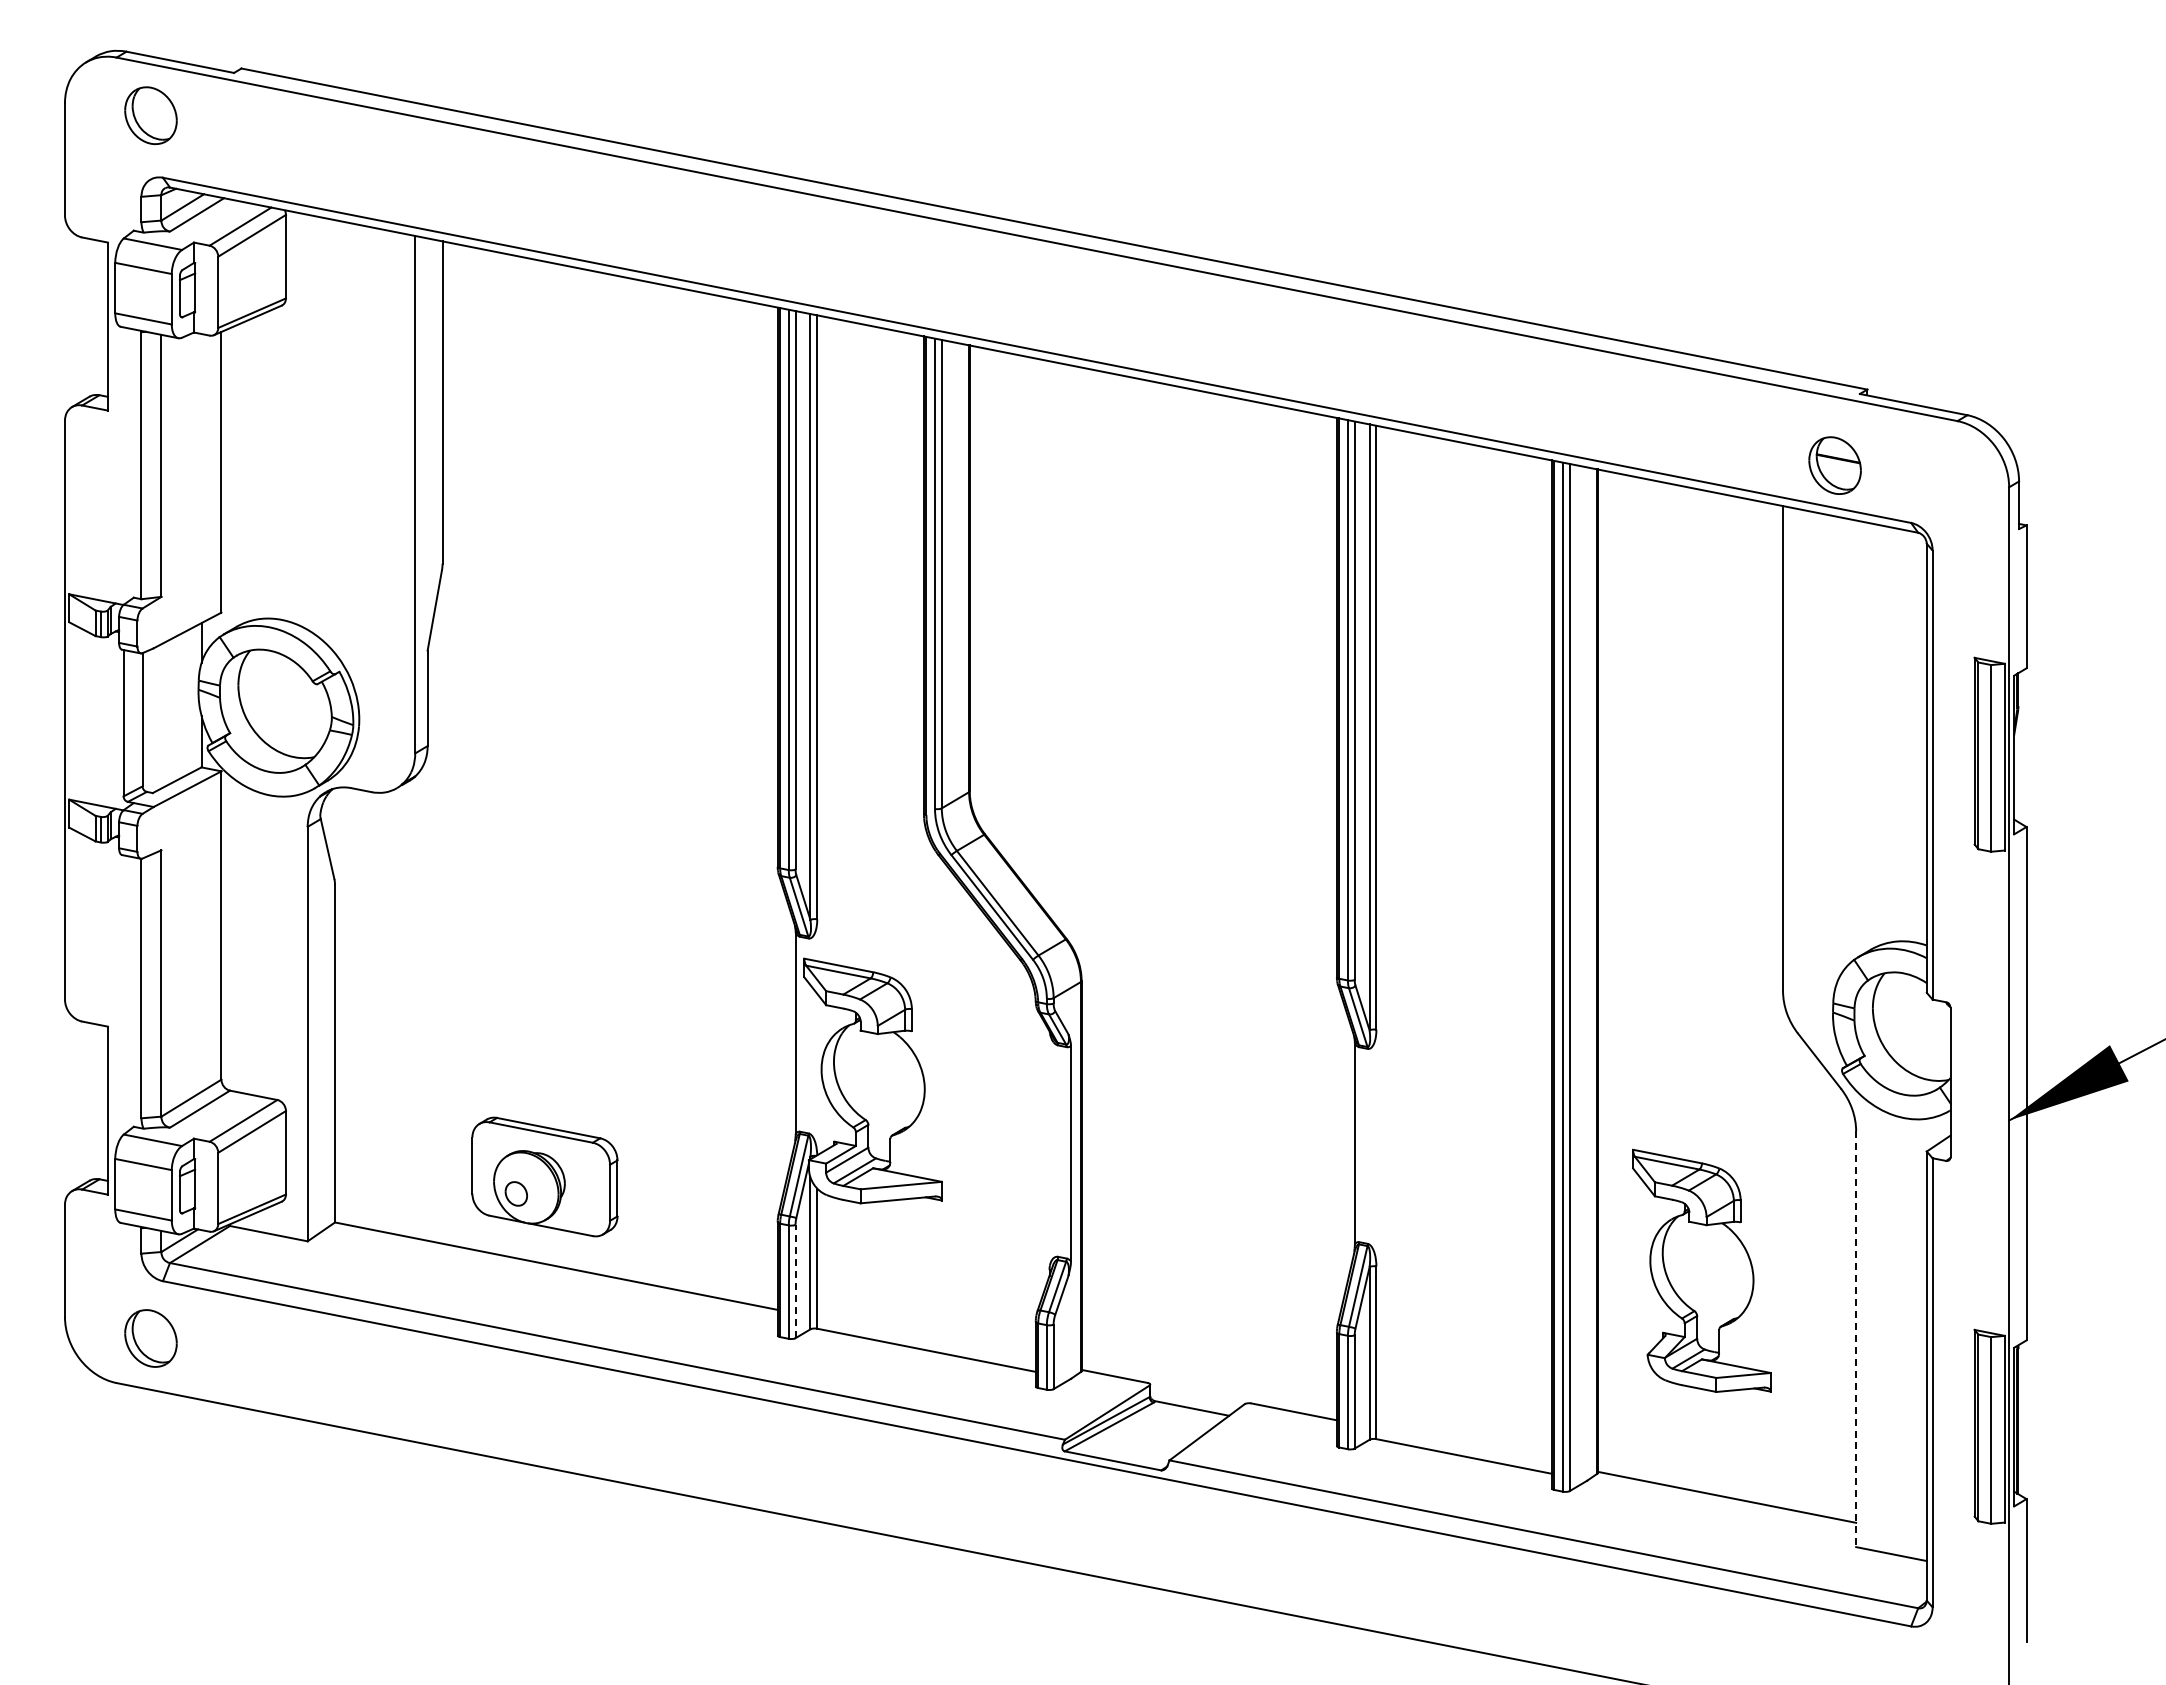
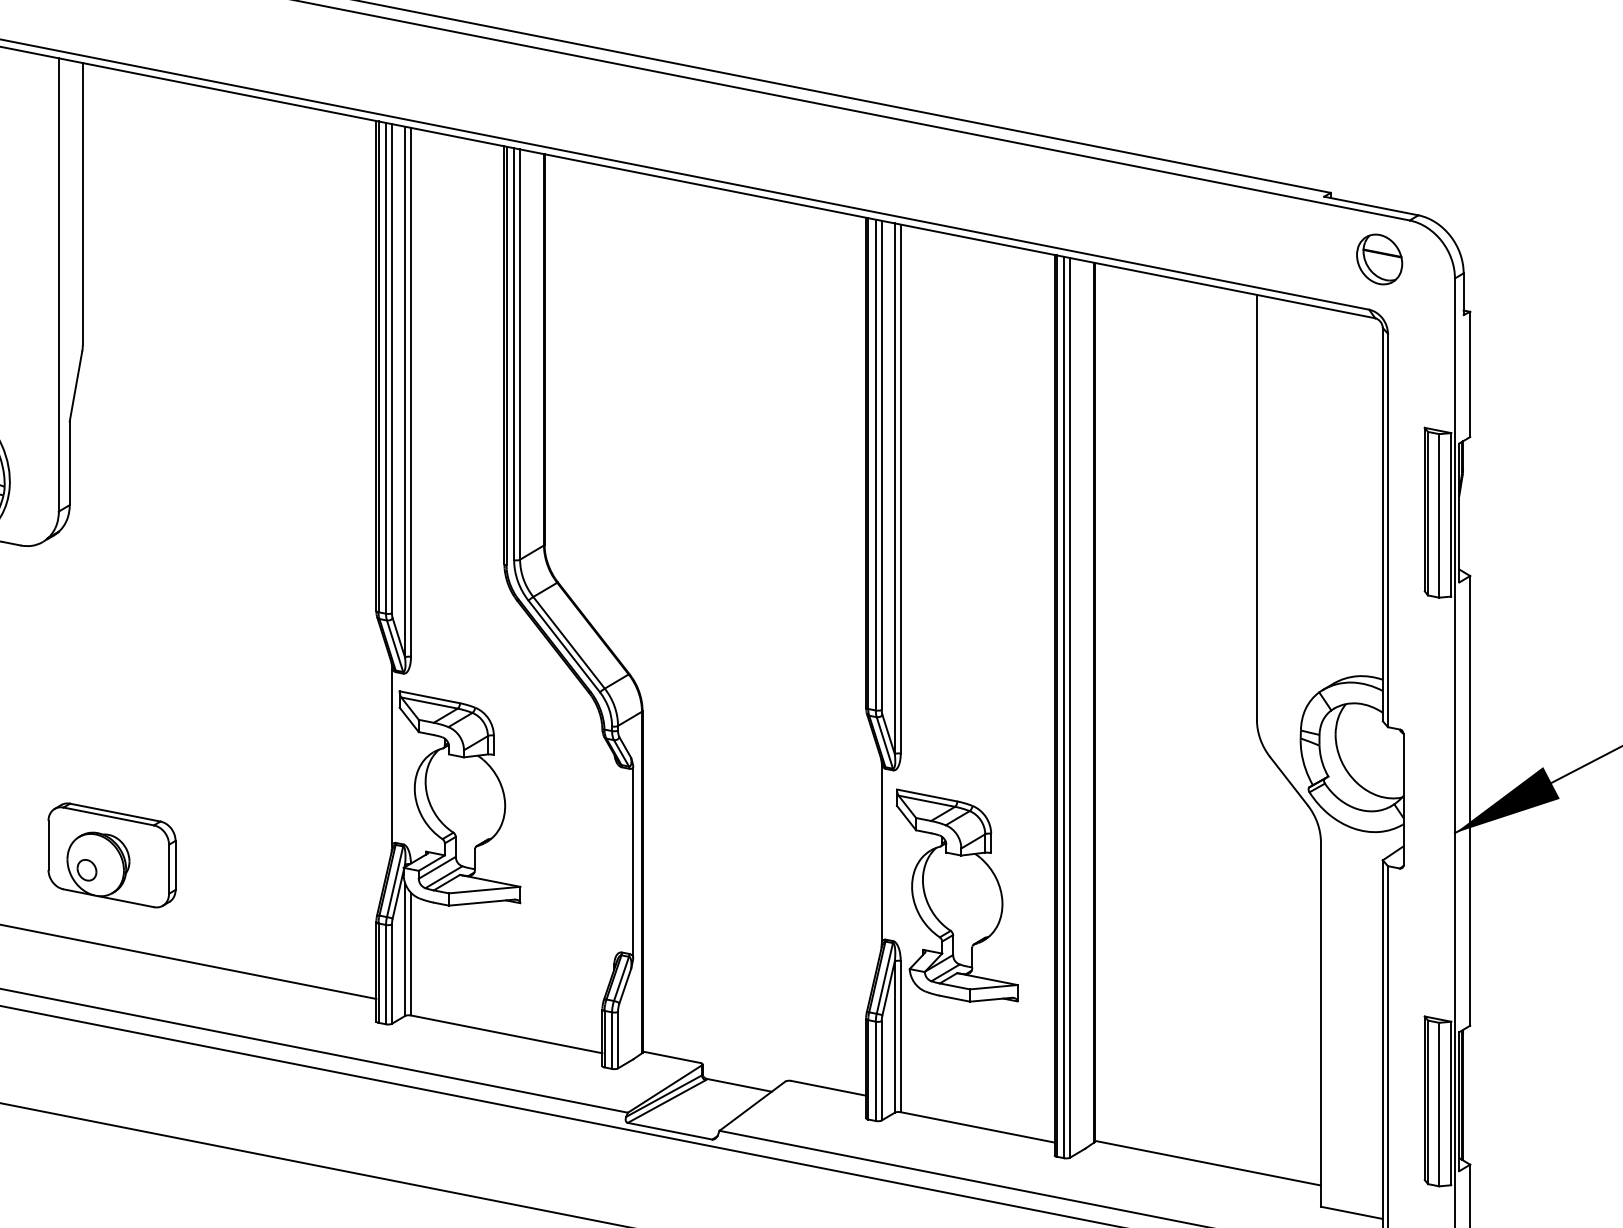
part: (1834, 465) -> (1379, 259), moved
part: (544, 1176) -> (111, 854), moved
part: (1701, 1270) -> (956, 895), moved
line: (795, 1281) -> (391, 974), dashed -> solid
line: (1856, 1339) -> (1321, 1024), dashed -> solid

